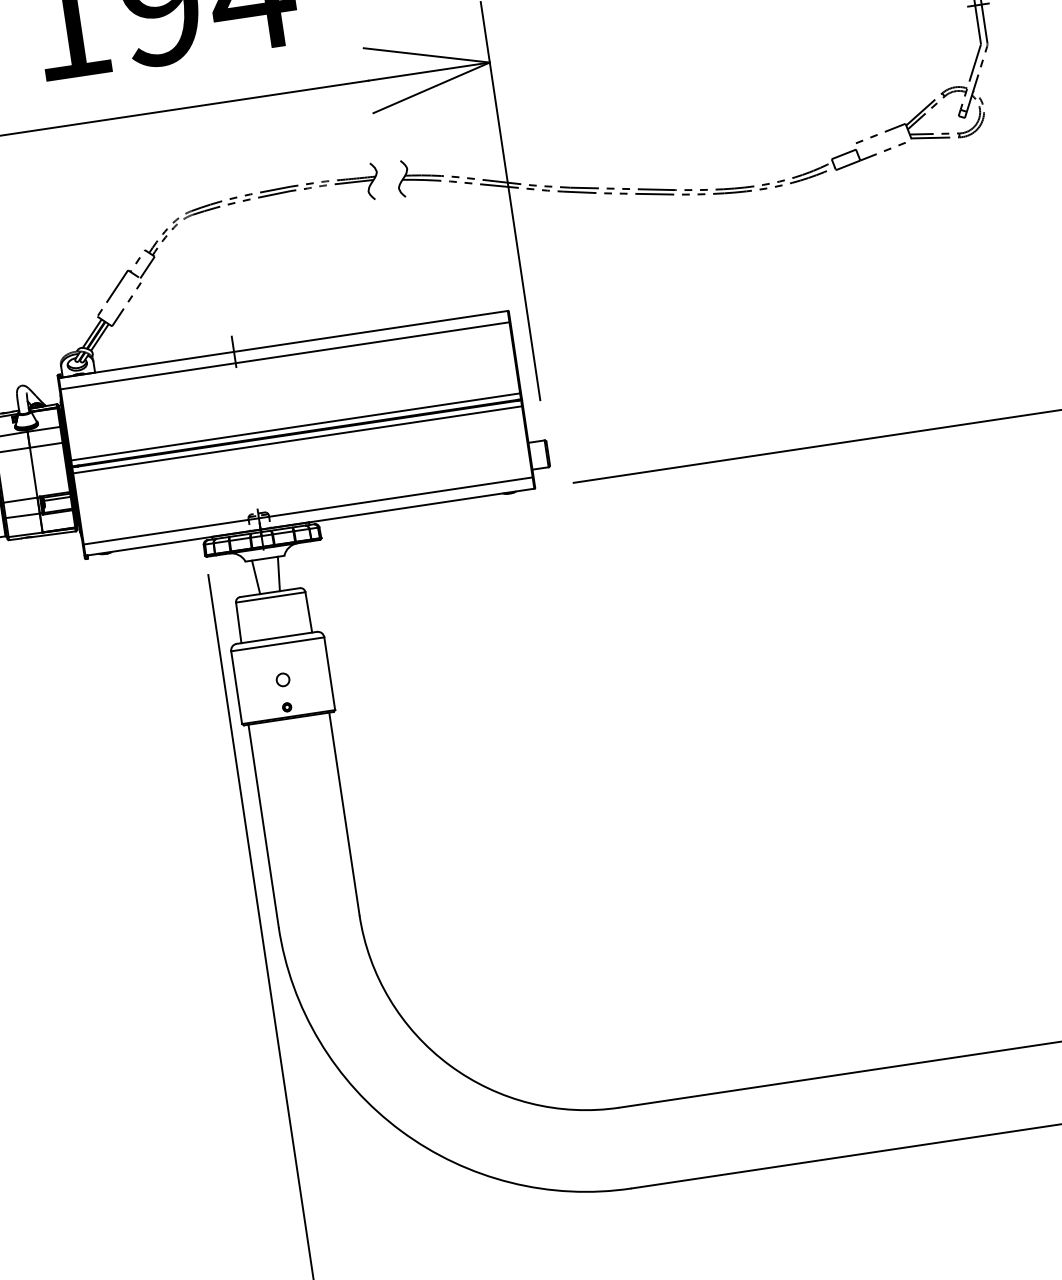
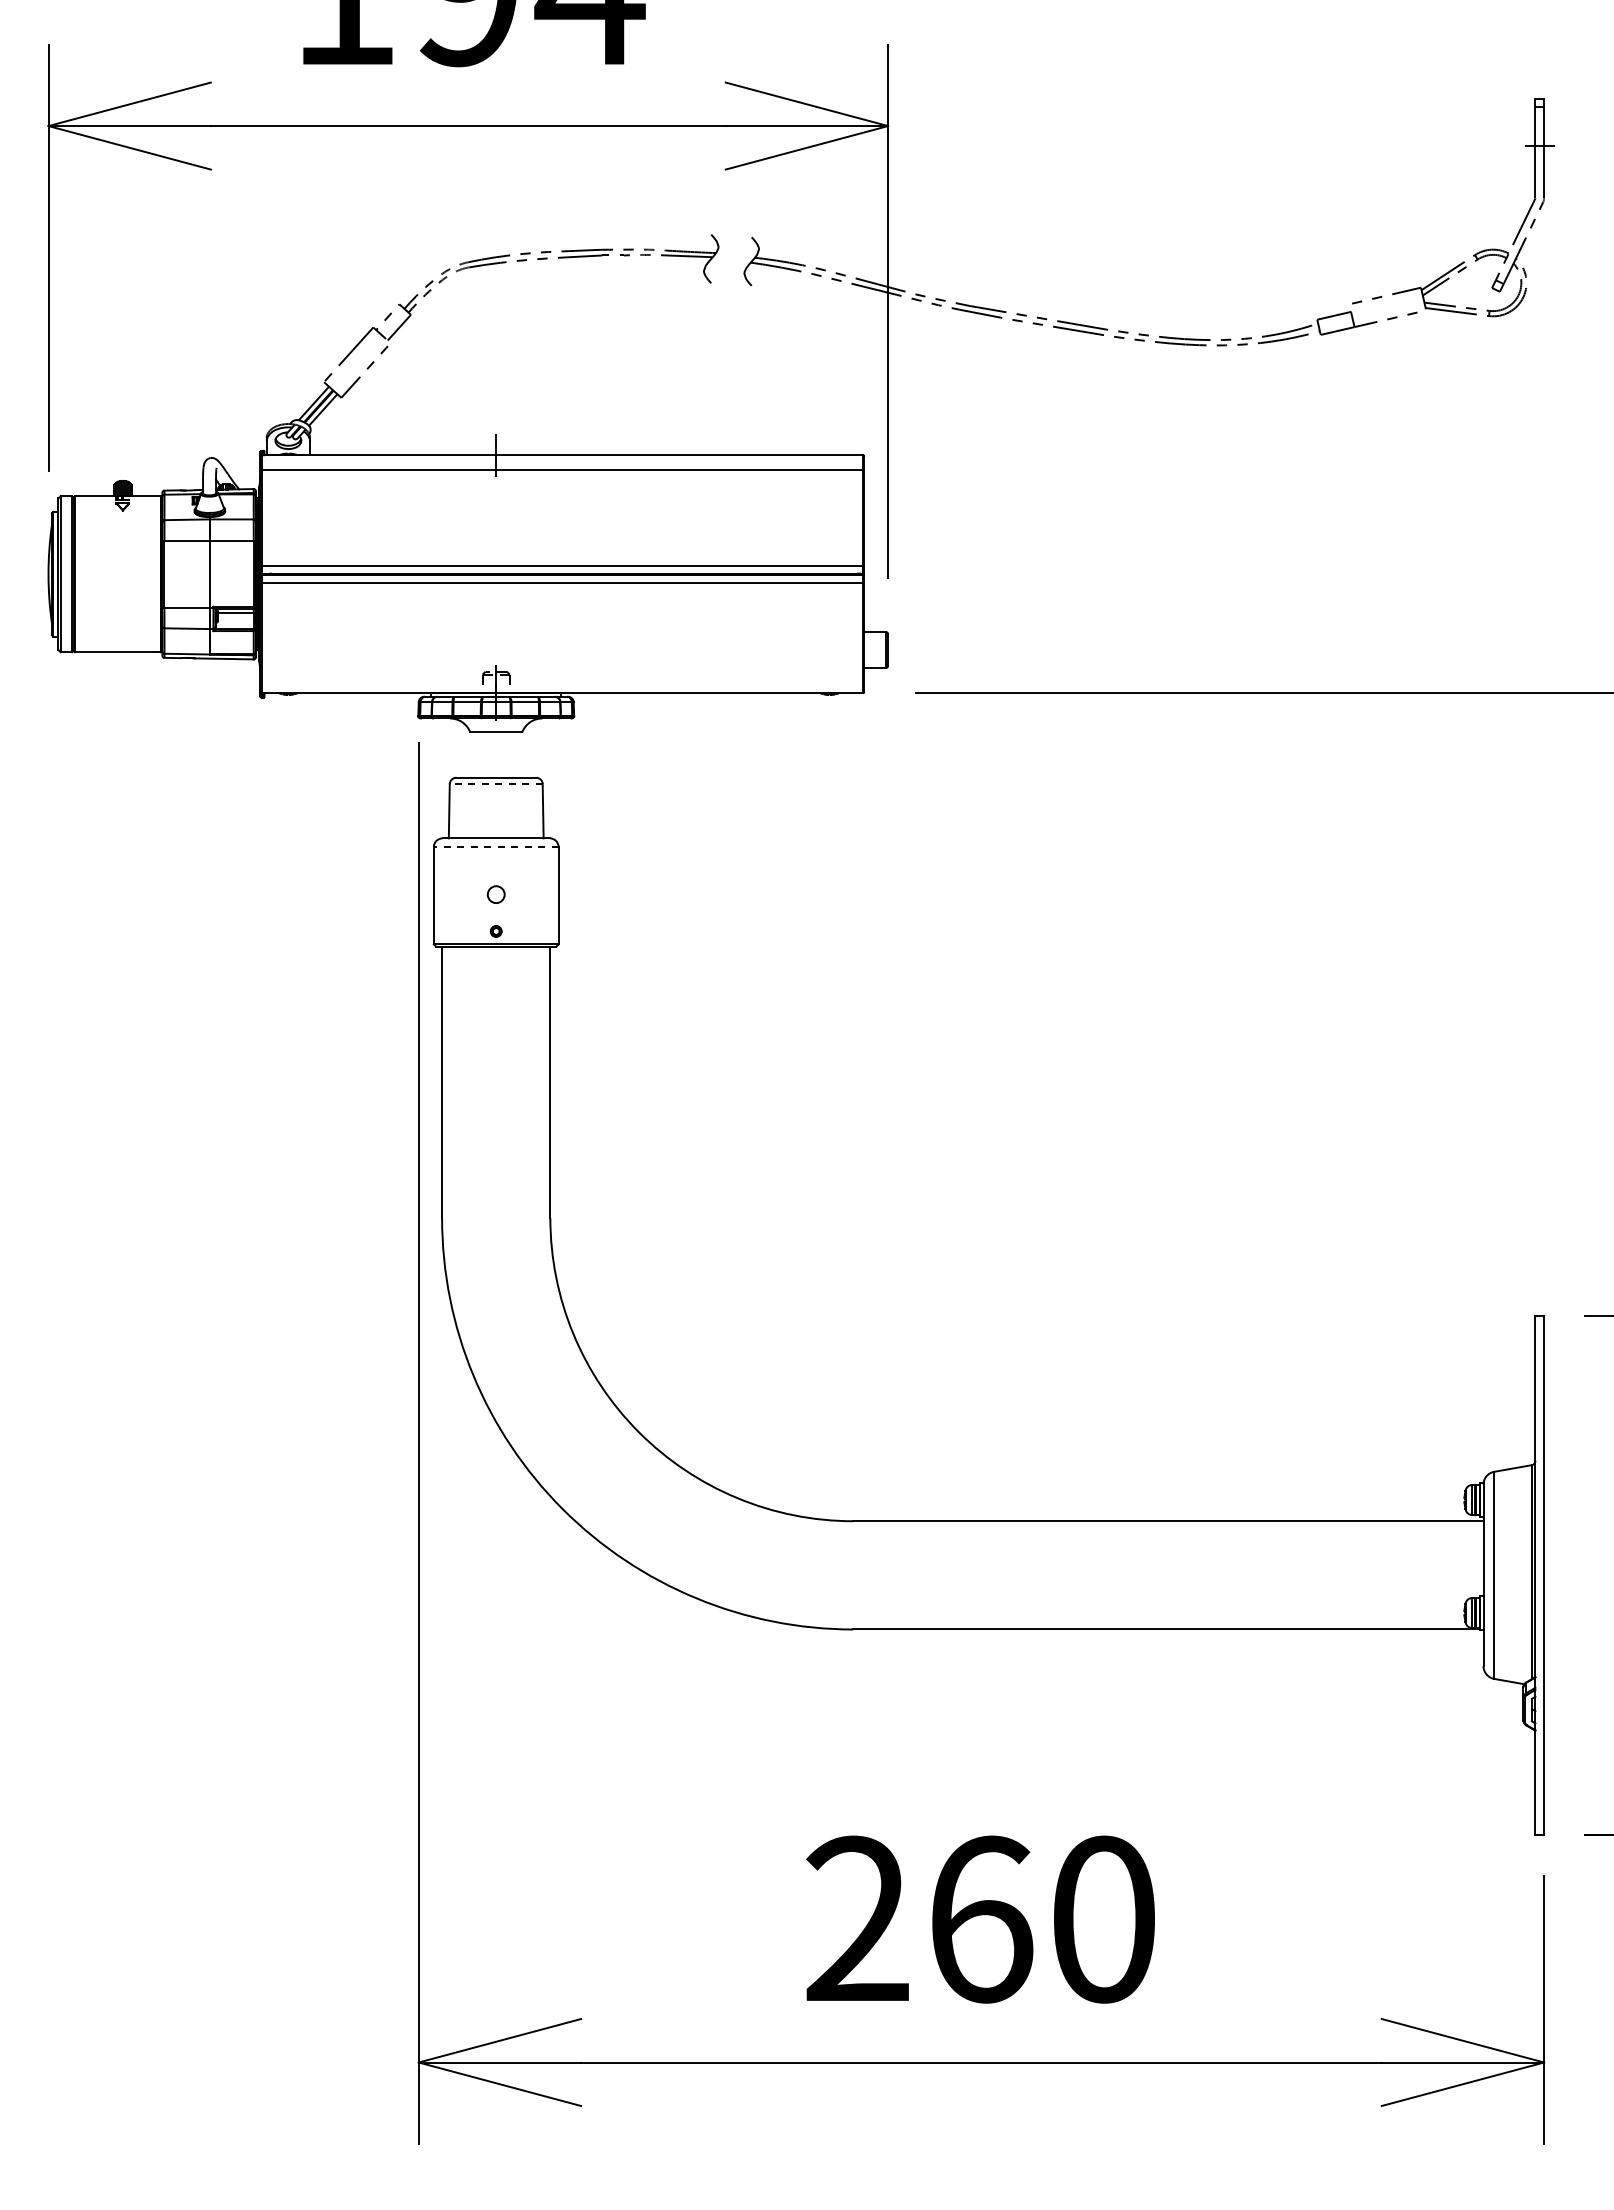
line: (307, 511) -> (561, 678), removed
line: (278, 573) -> (511, 754), removed
line: (255, 577) -> (480, 754), removed
line: (270, 597) -> (495, 784), solid -> dashed
line: (277, 644) -> (495, 847), solid -> dashed

